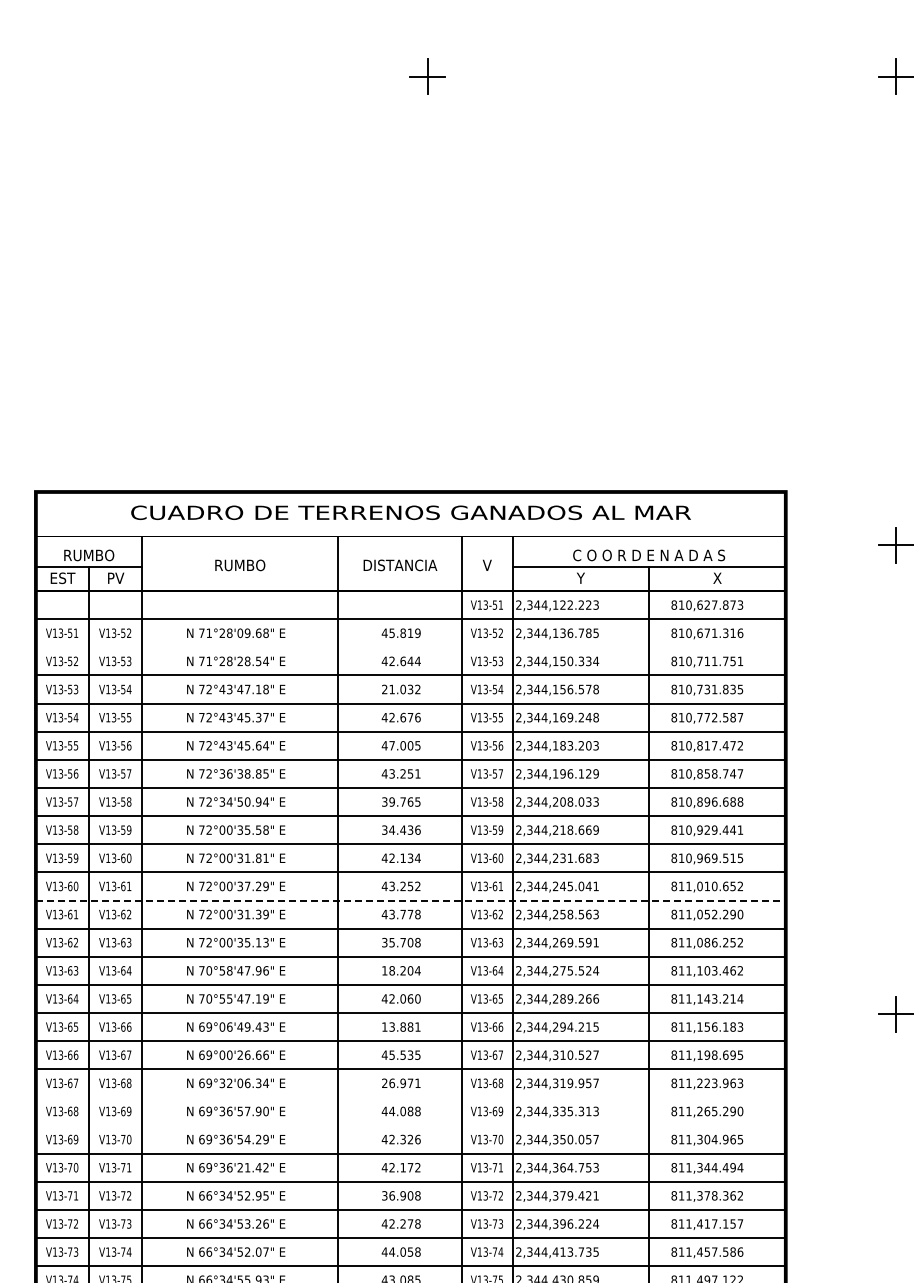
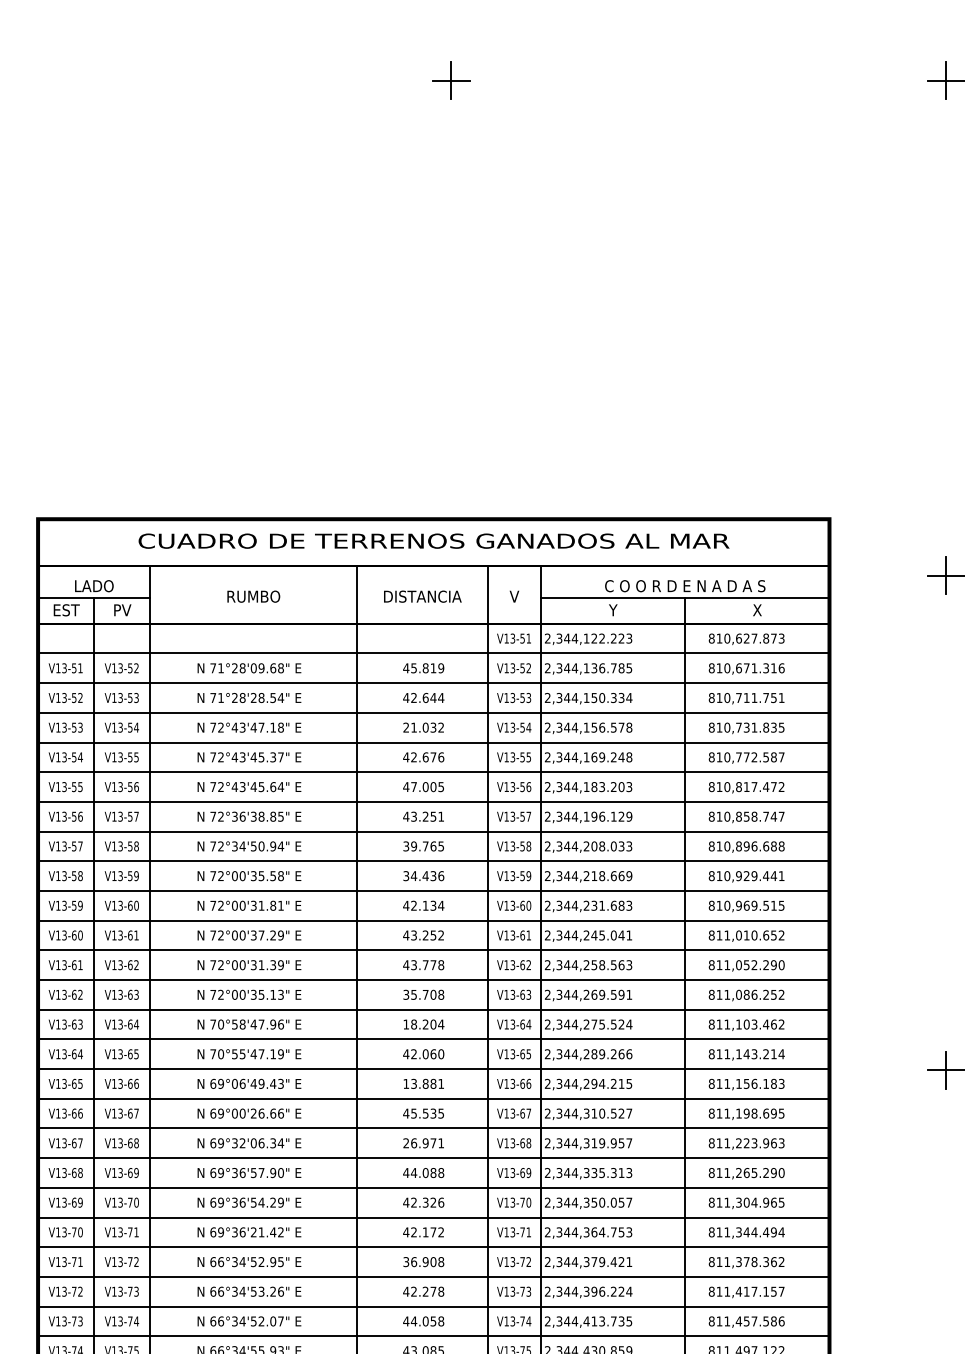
text: (89, 555) -> (94, 586), RUMBO -> LADO
line: (410, 647) -> (433, 683), added
line: (410, 900) -> (433, 950), dashed -> solid
line: (410, 1097) -> (433, 1158), added
line: (410, 1125) -> (433, 1187), added

